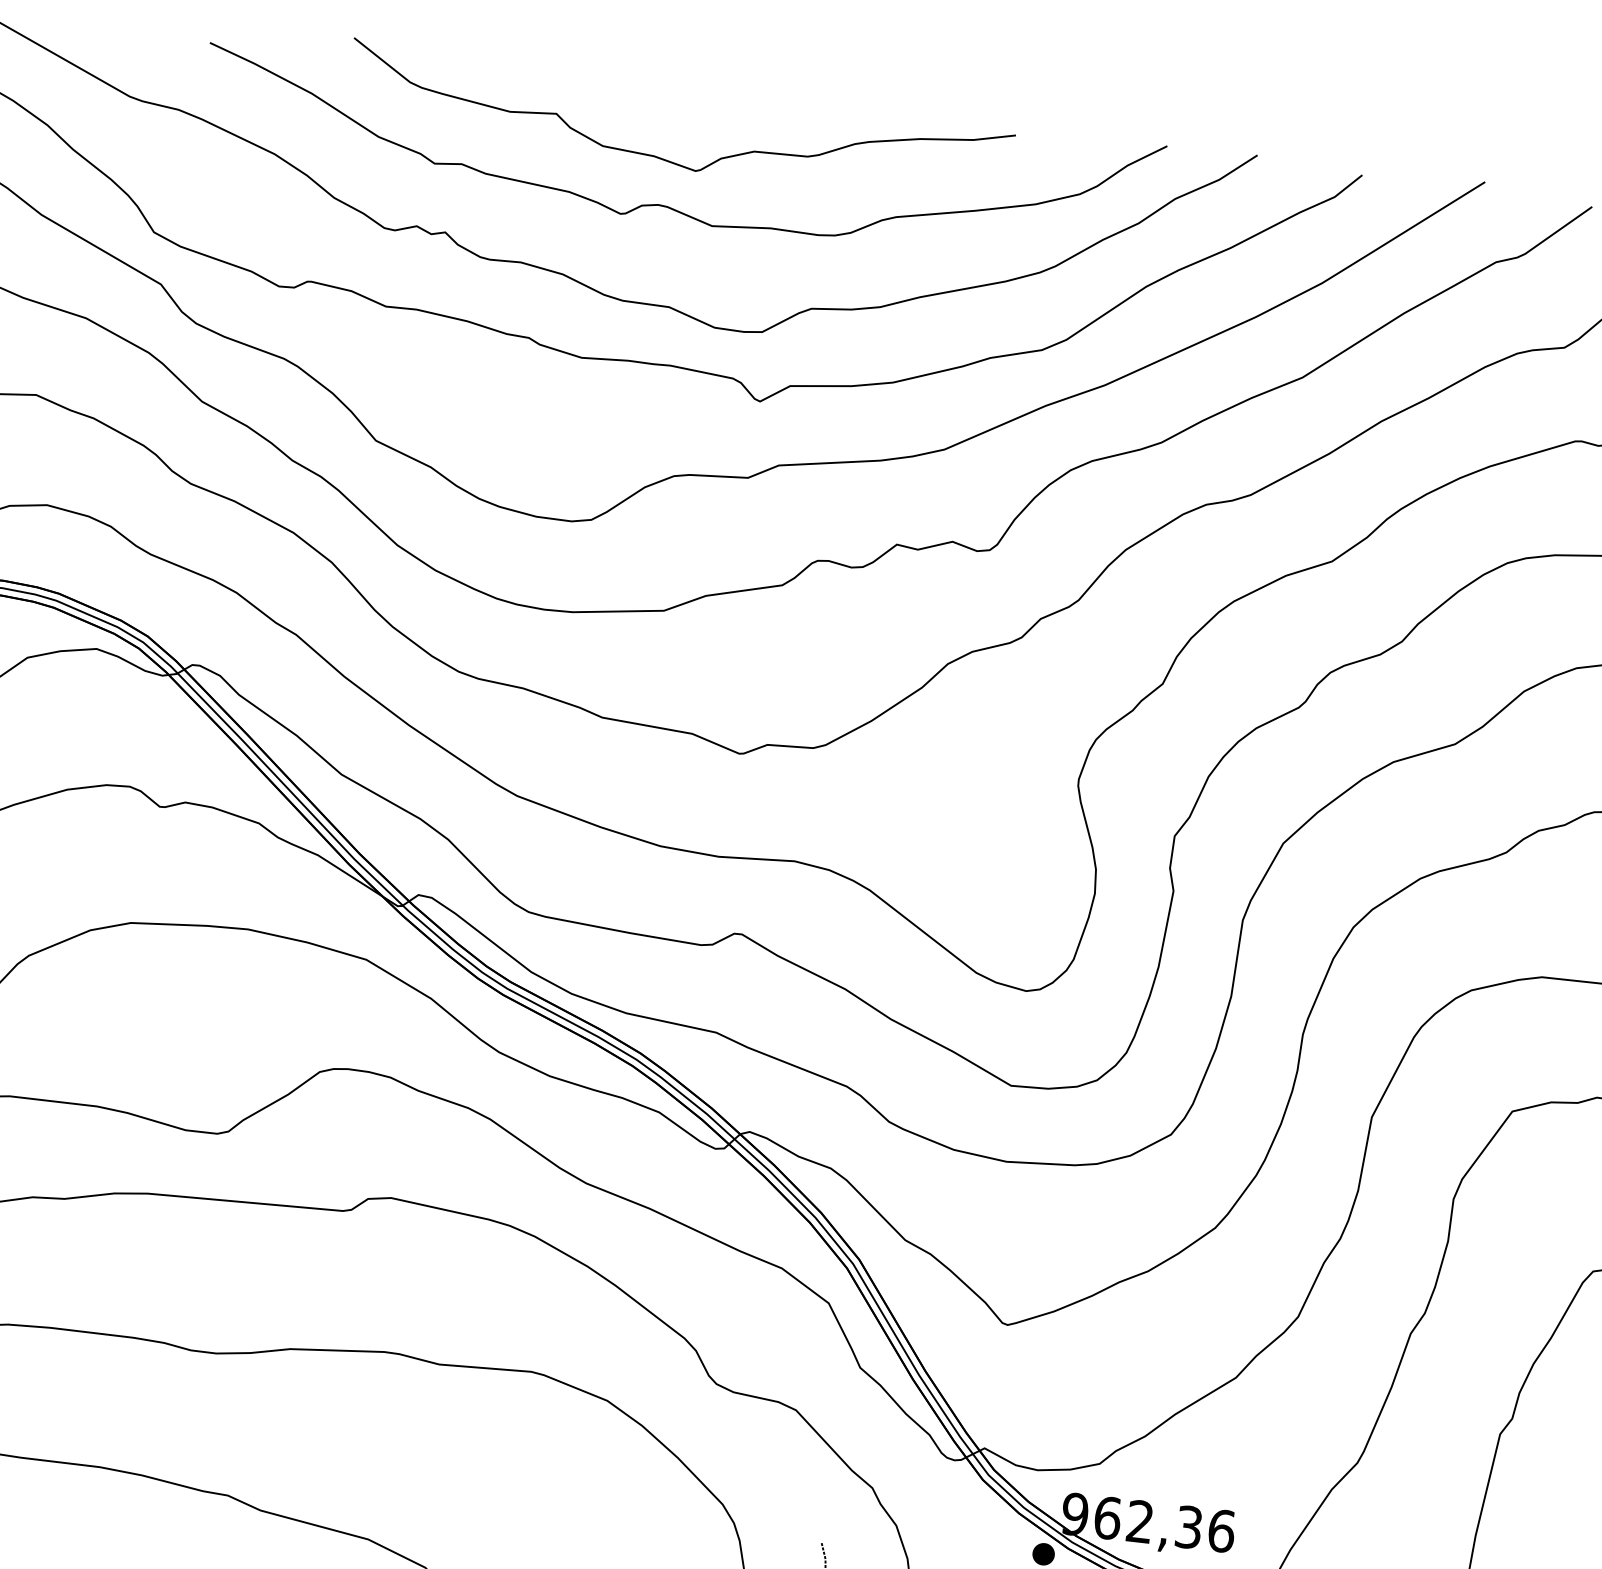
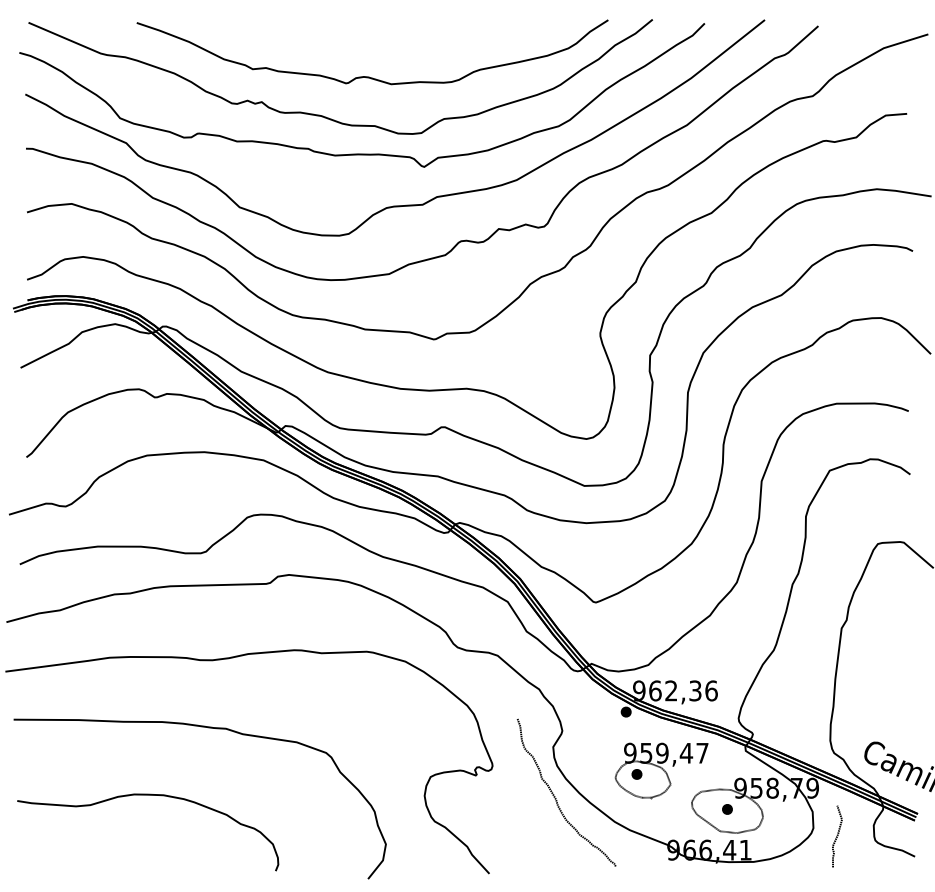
curve: (664, 157) -> (364, 53), removed

